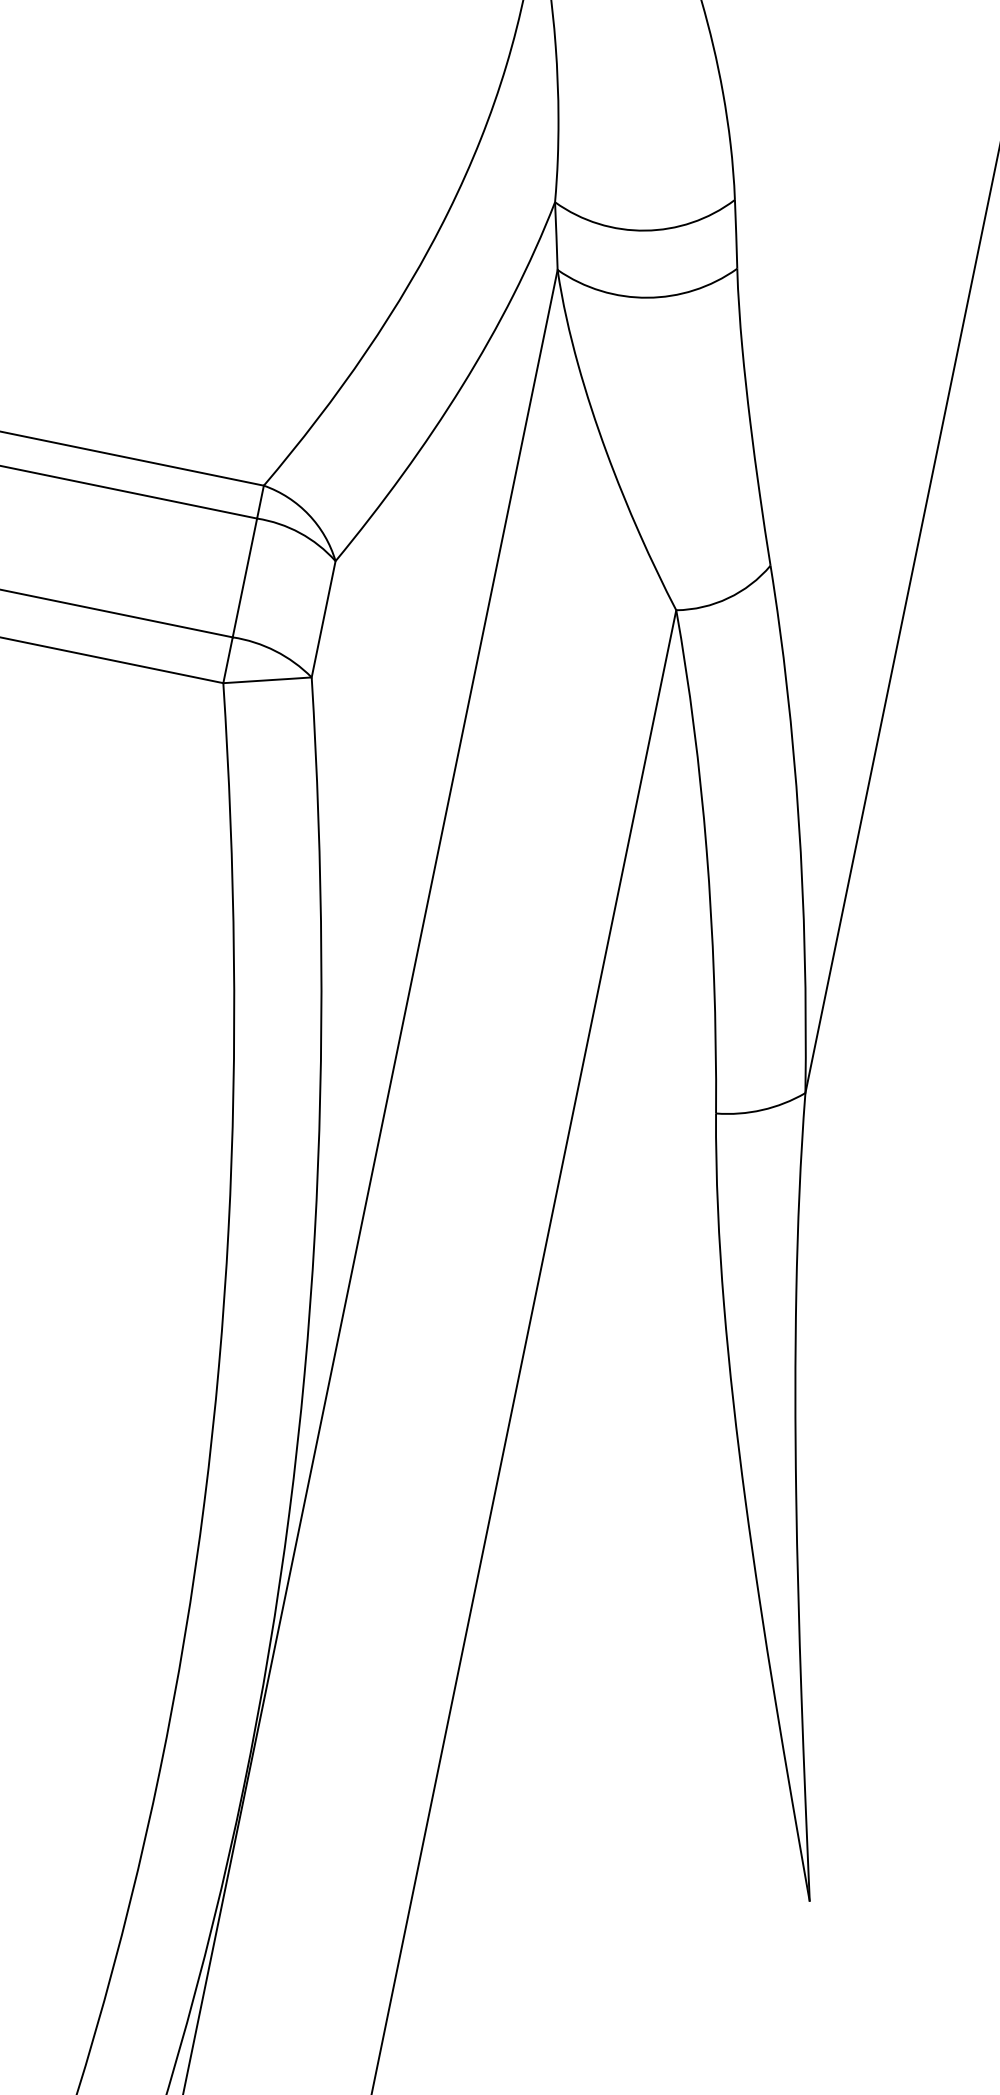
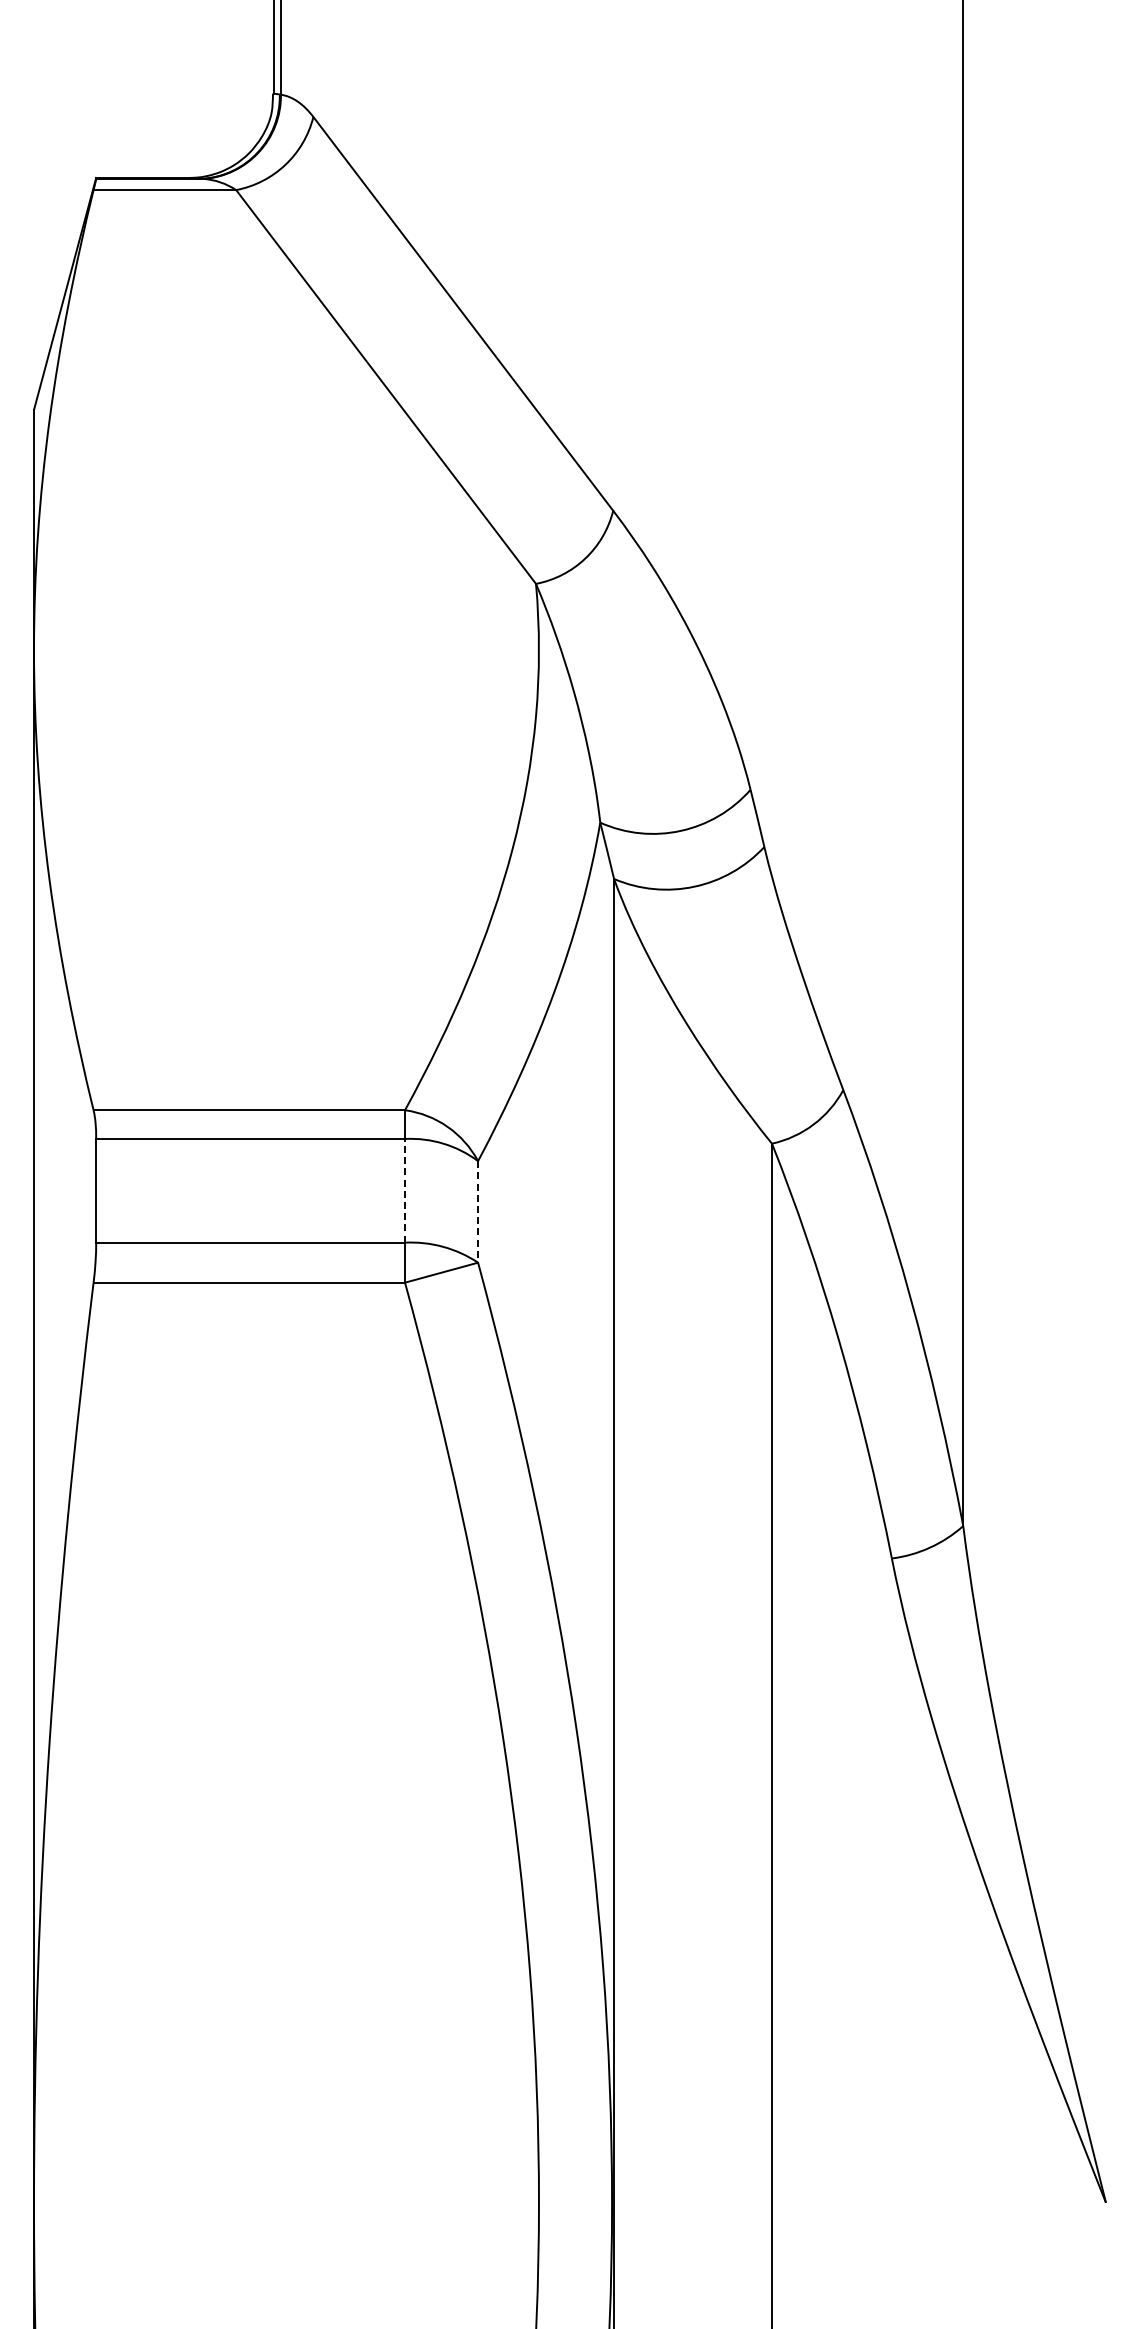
line: (245, 577) -> (405, 1190), solid -> dashed
line: (324, 618) -> (478, 1211), solid -> dashed

